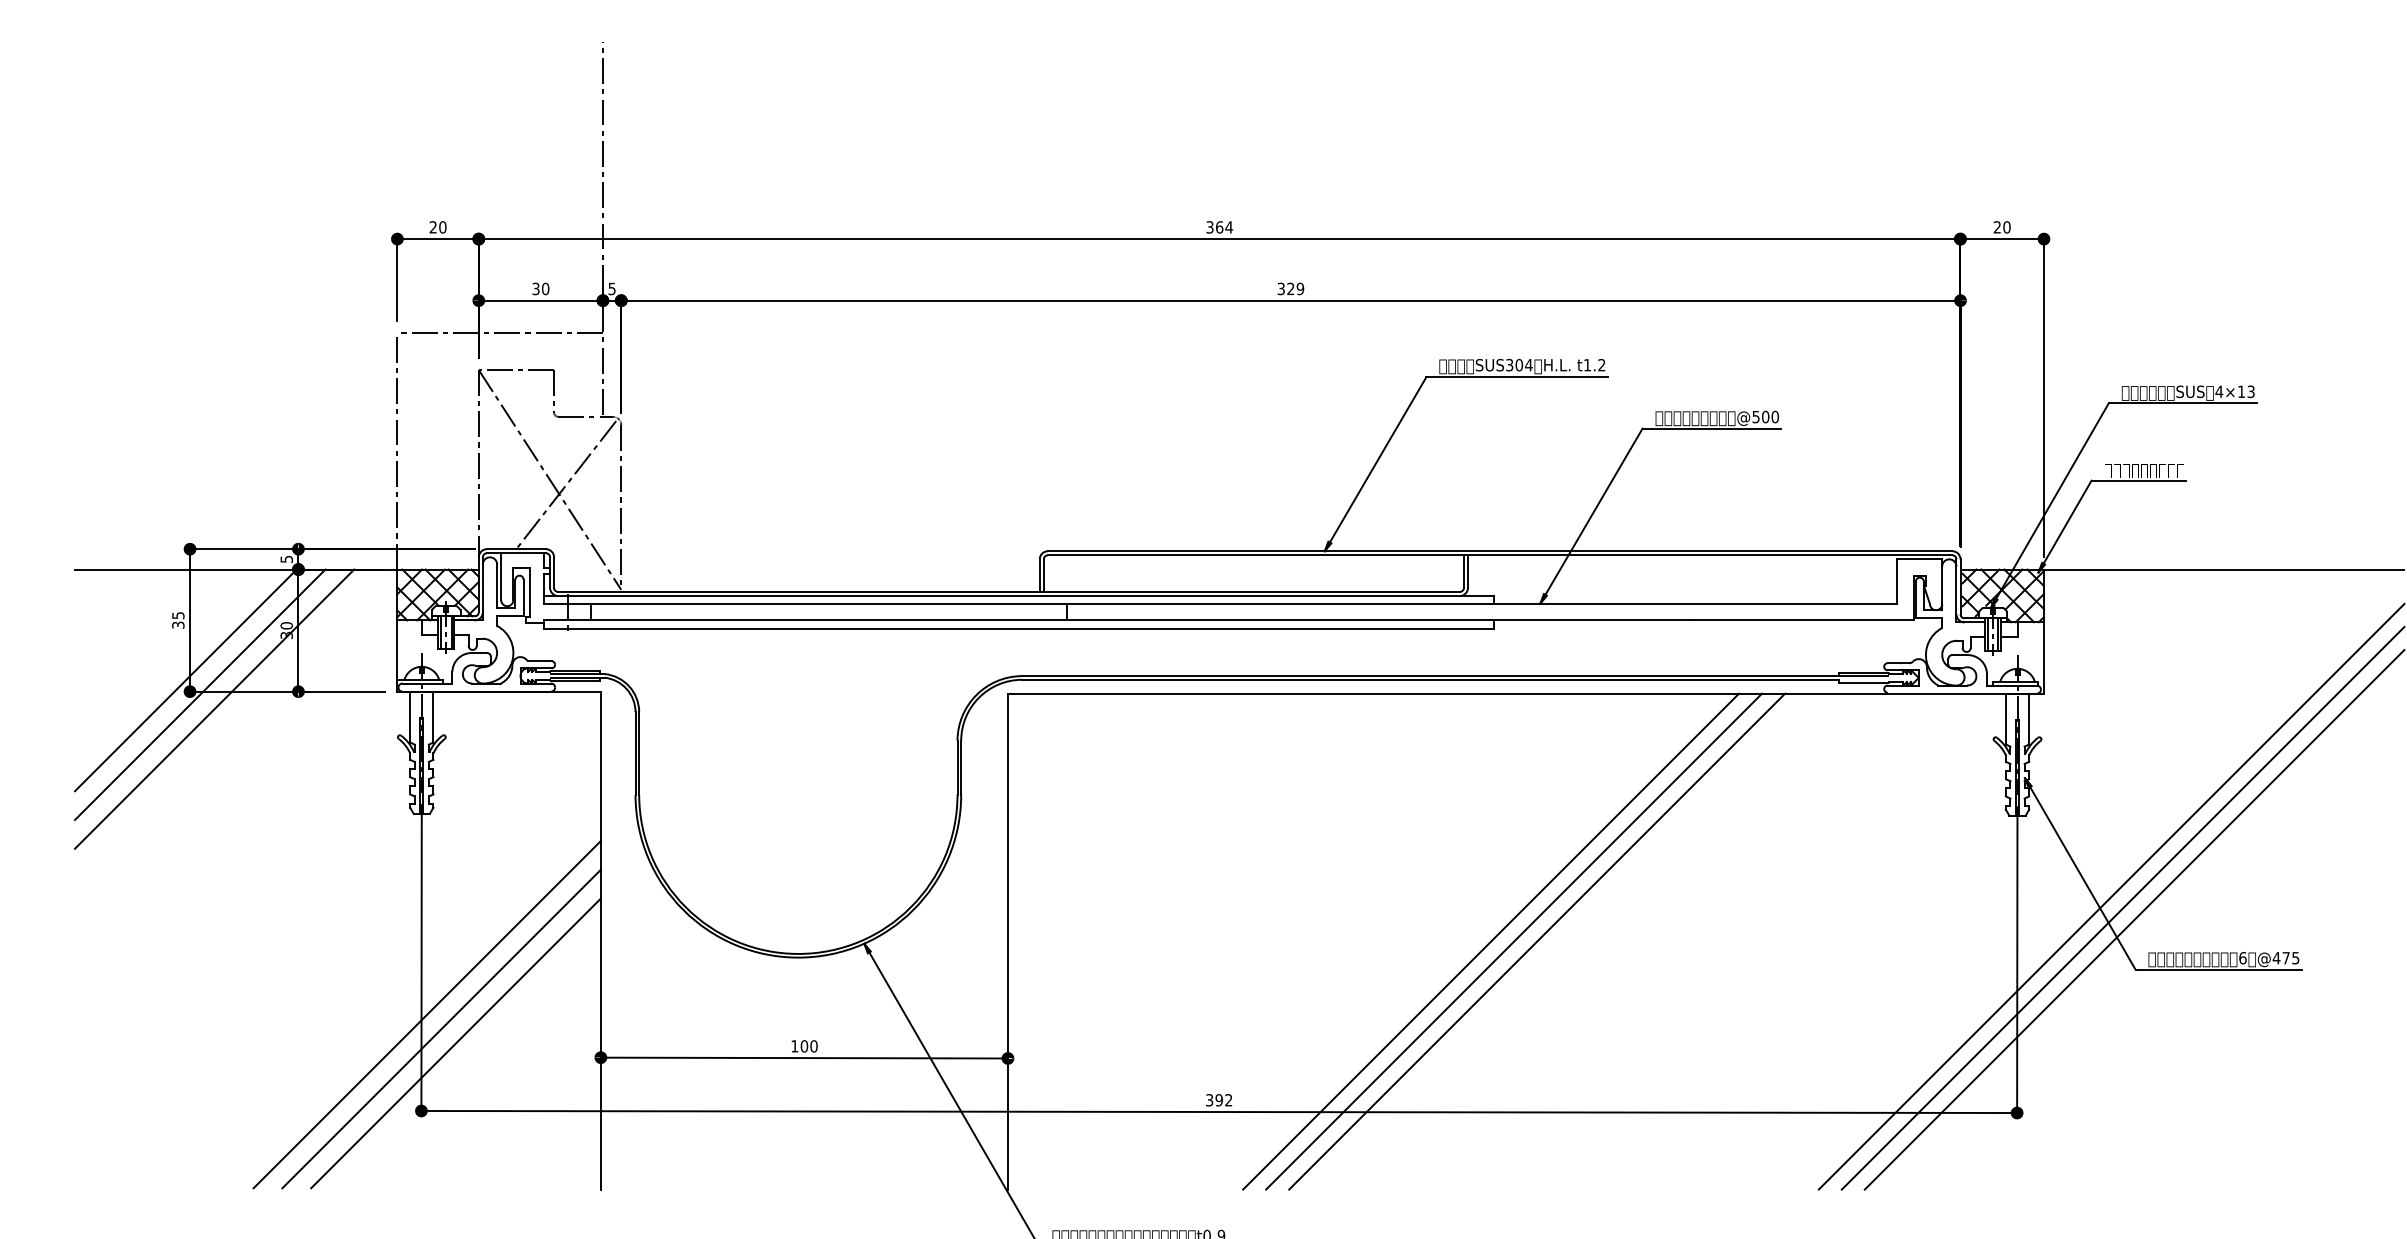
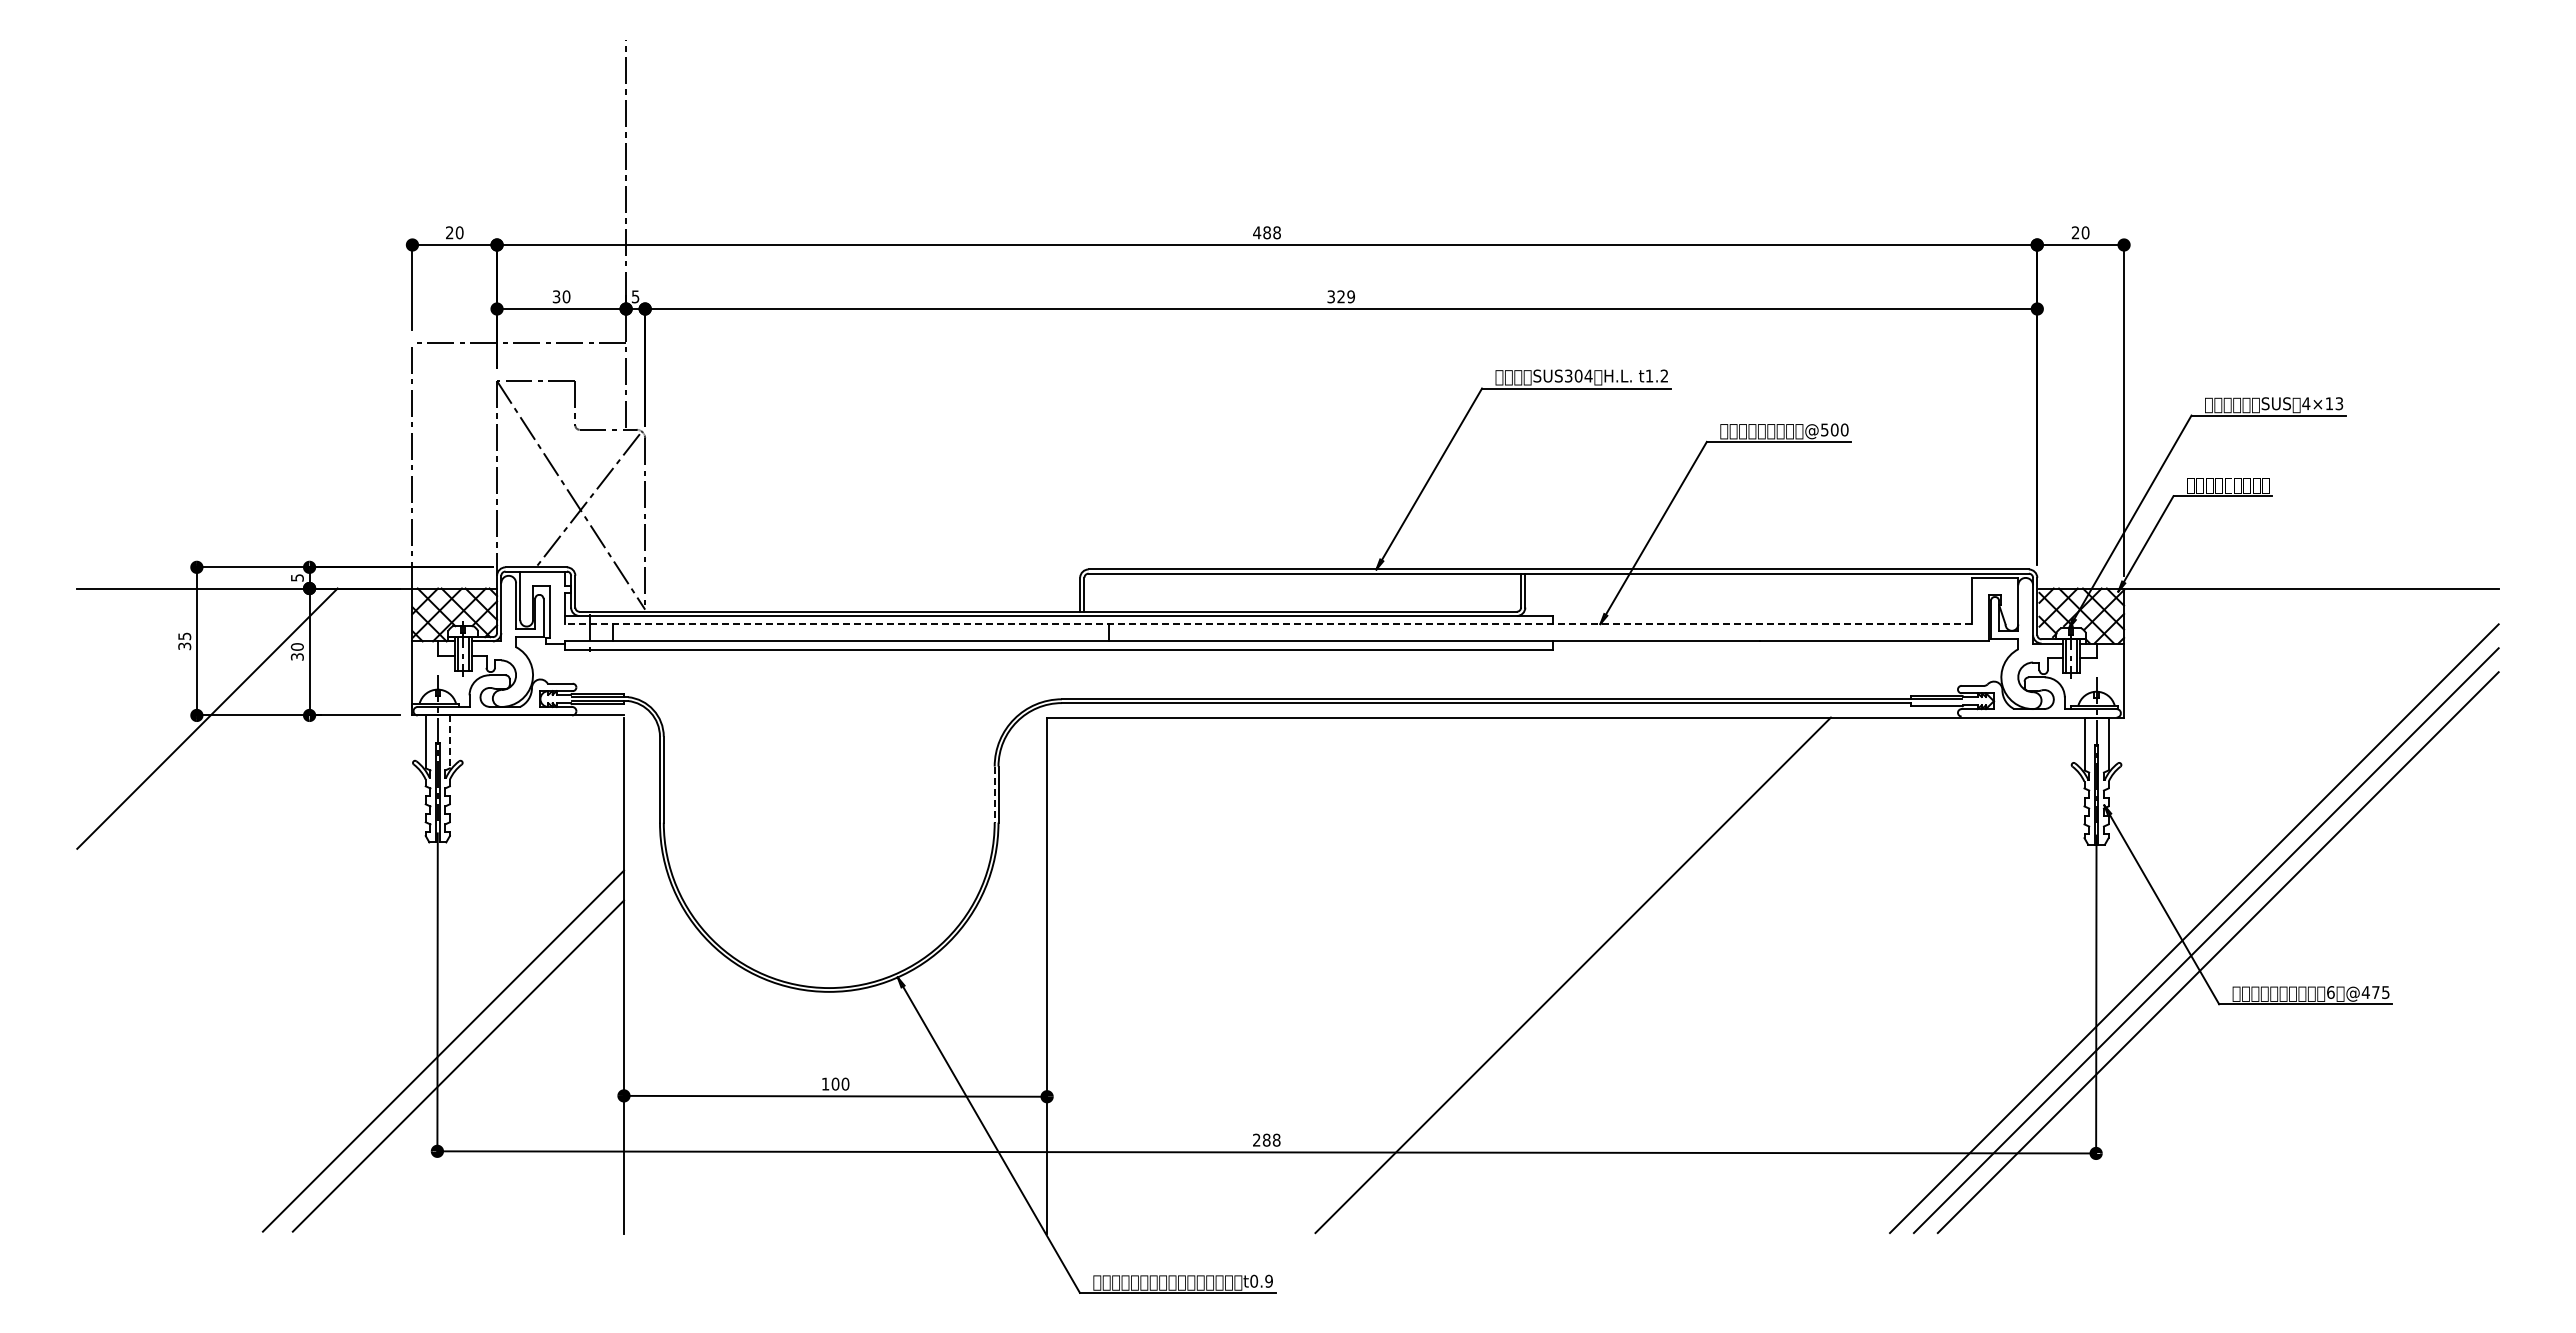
text: (1219, 227) -> (1267, 232), 364 -> 488
line: (1219, 604) -> (1267, 624), solid -> dashed
line: (185, 680) -> (192, 703), removed
line: (214, 709) -> (222, 733), removed
line: (433, 717) -> (449, 742), solid -> dashed
line: (957, 768) -> (994, 795), solid -> dashed
line: (1491, 941) -> (1549, 975), removed
line: (1536, 941) -> (1596, 975), removed
line: (456, 1042) -> (473, 1080), removed
text: (1219, 1099) -> (1266, 1139), 392 -> 288

